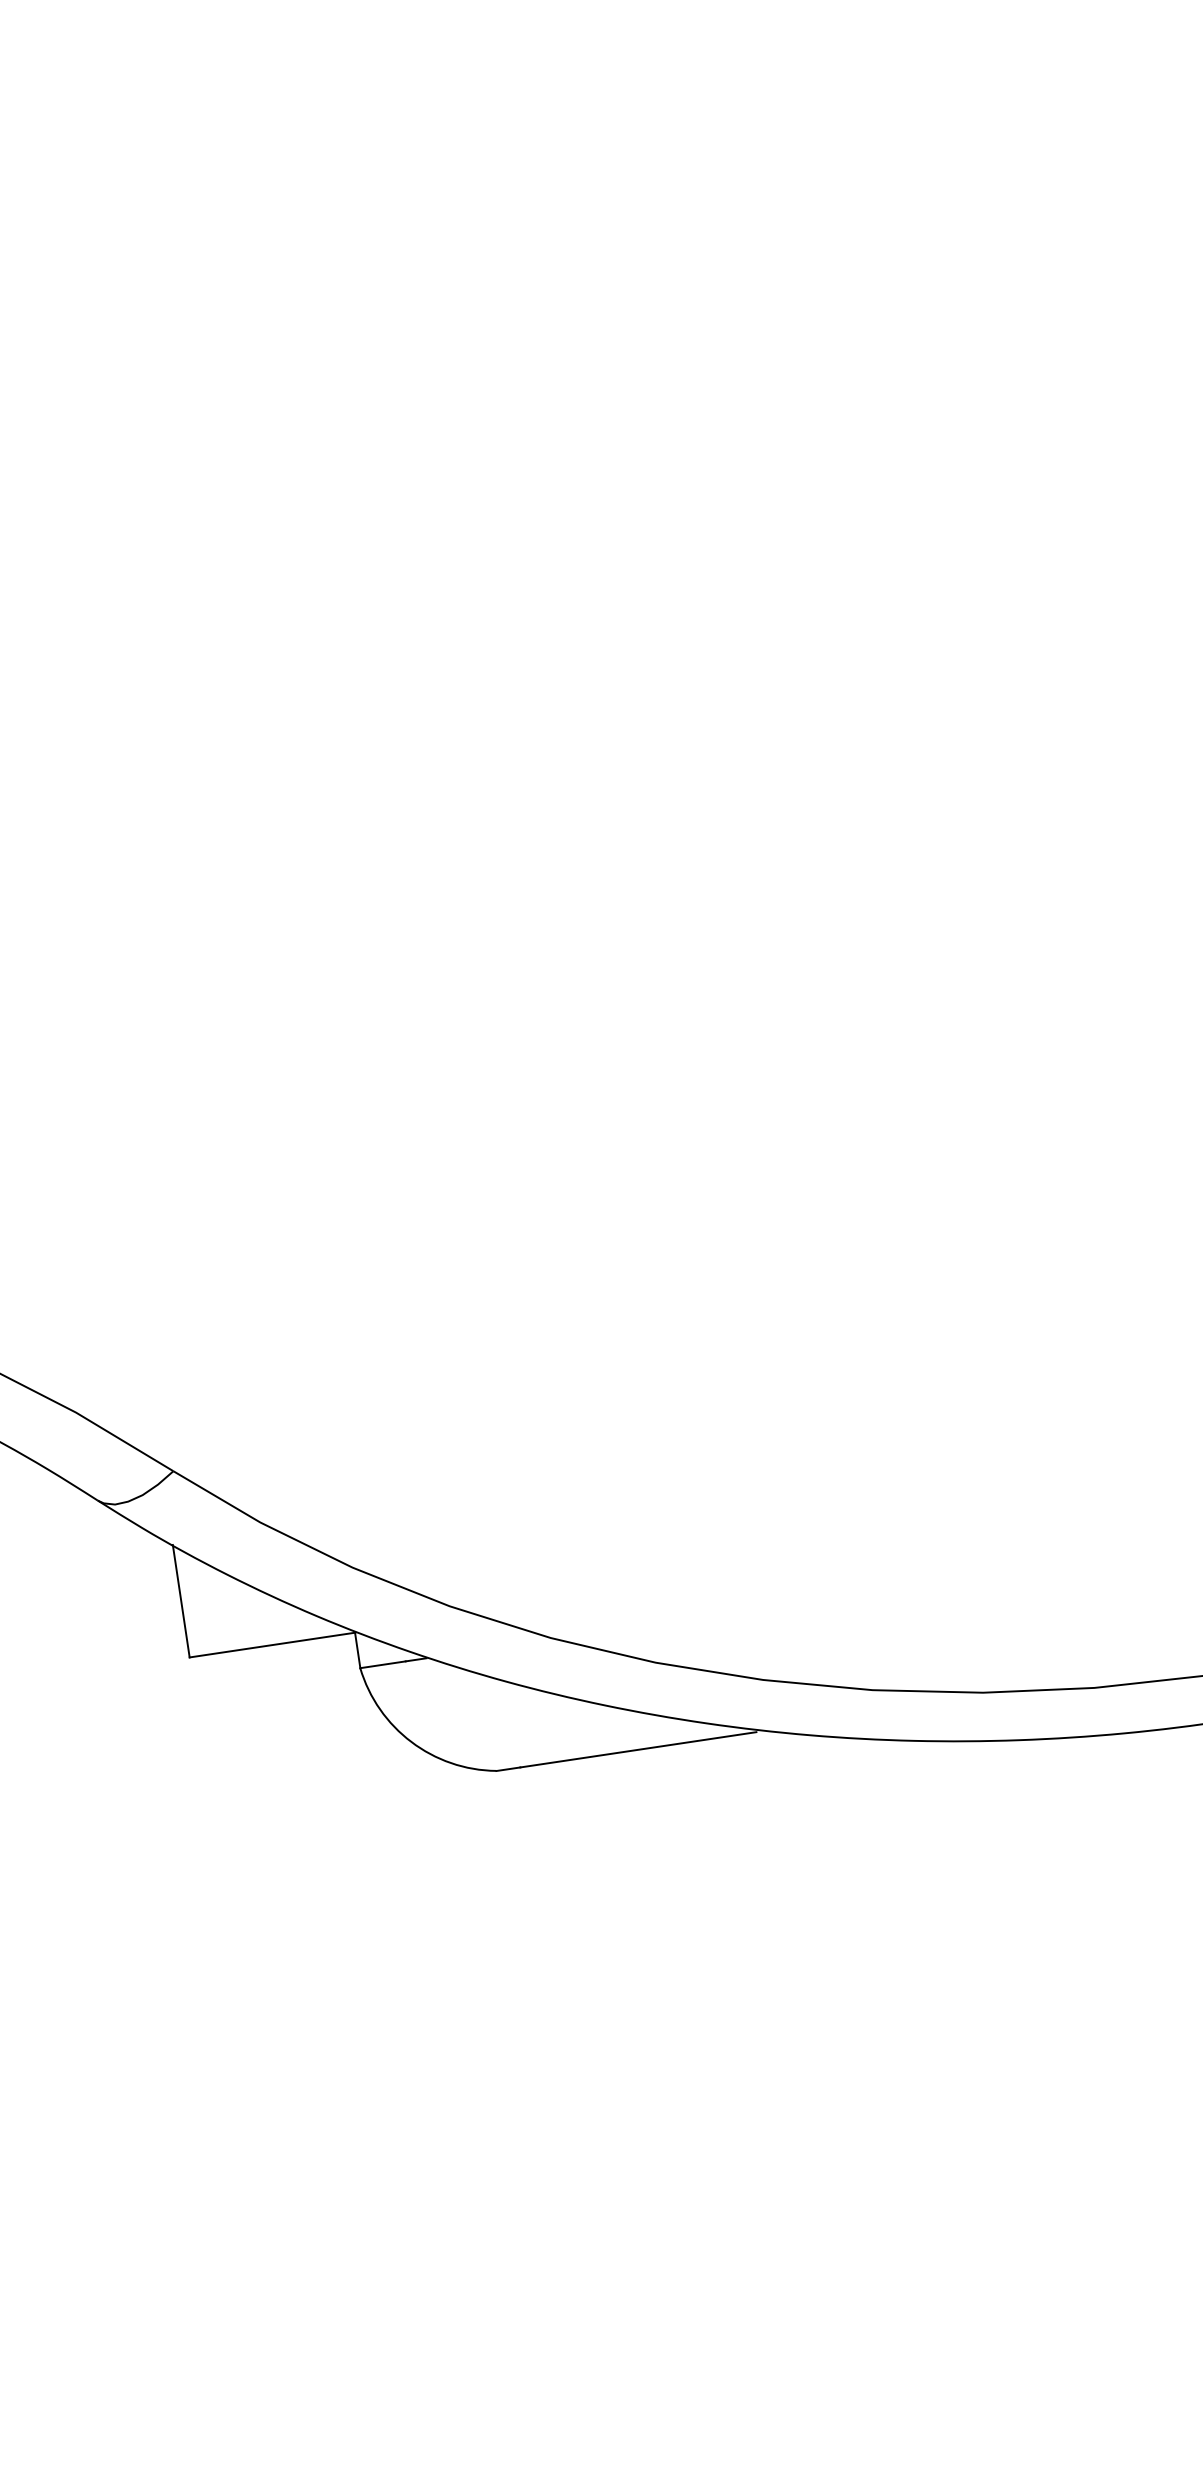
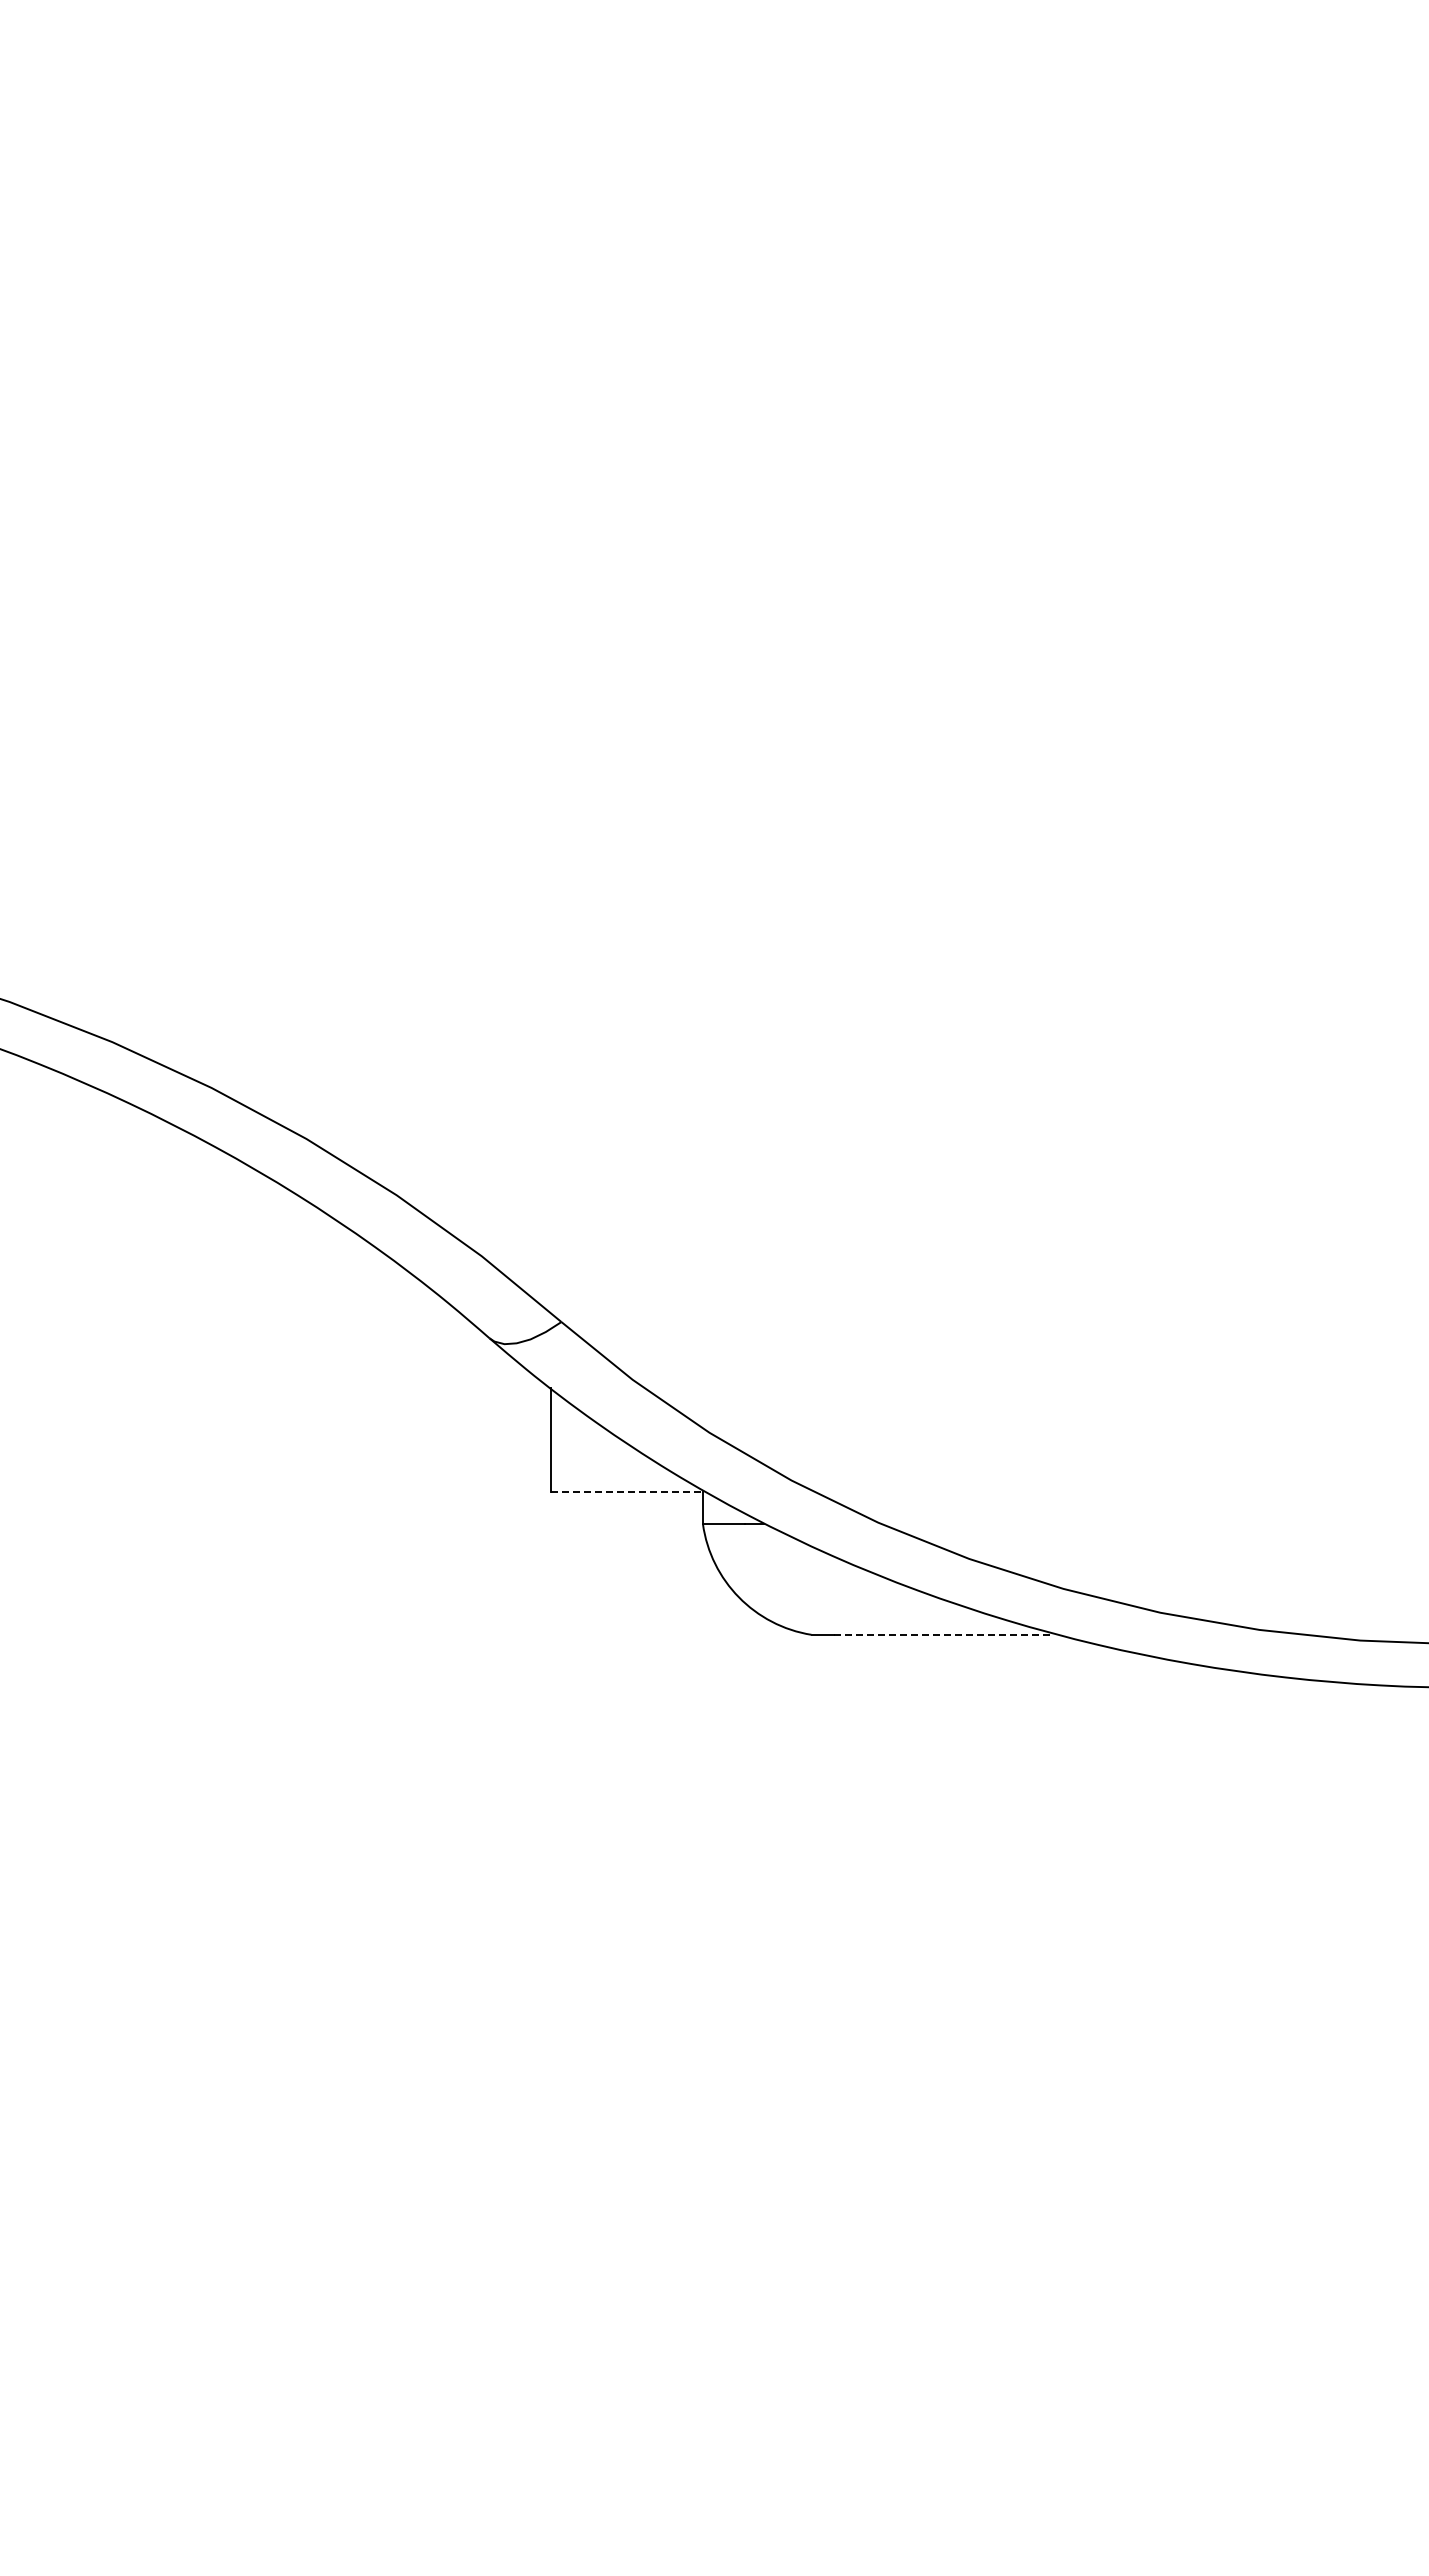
line: (272, 1644) -> (627, 1491), solid -> dashed
line: (638, 1749) -> (942, 1634), solid -> dashed

